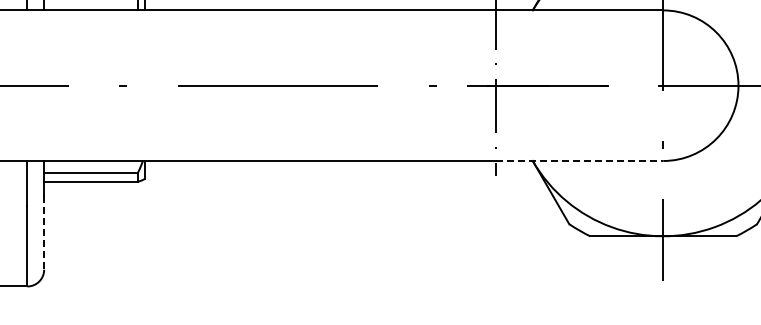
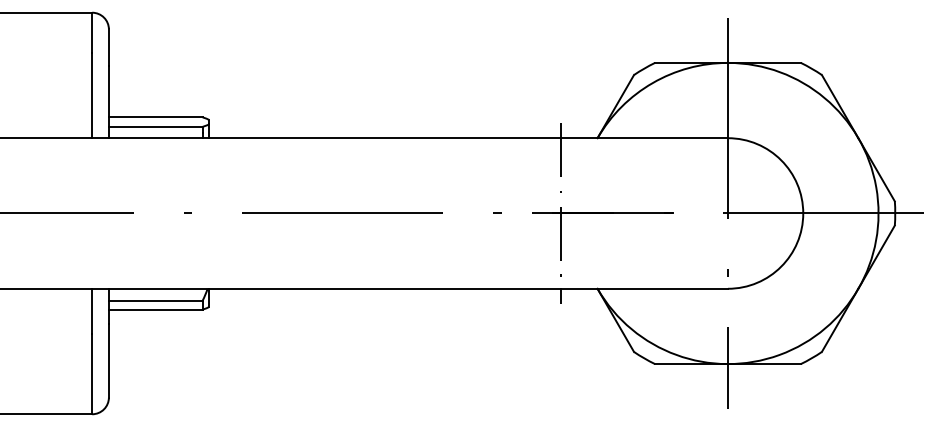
line: (579, 160) -> (644, 288), dashed -> solid
line: (43, 232) -> (108, 360), dashed -> solid

